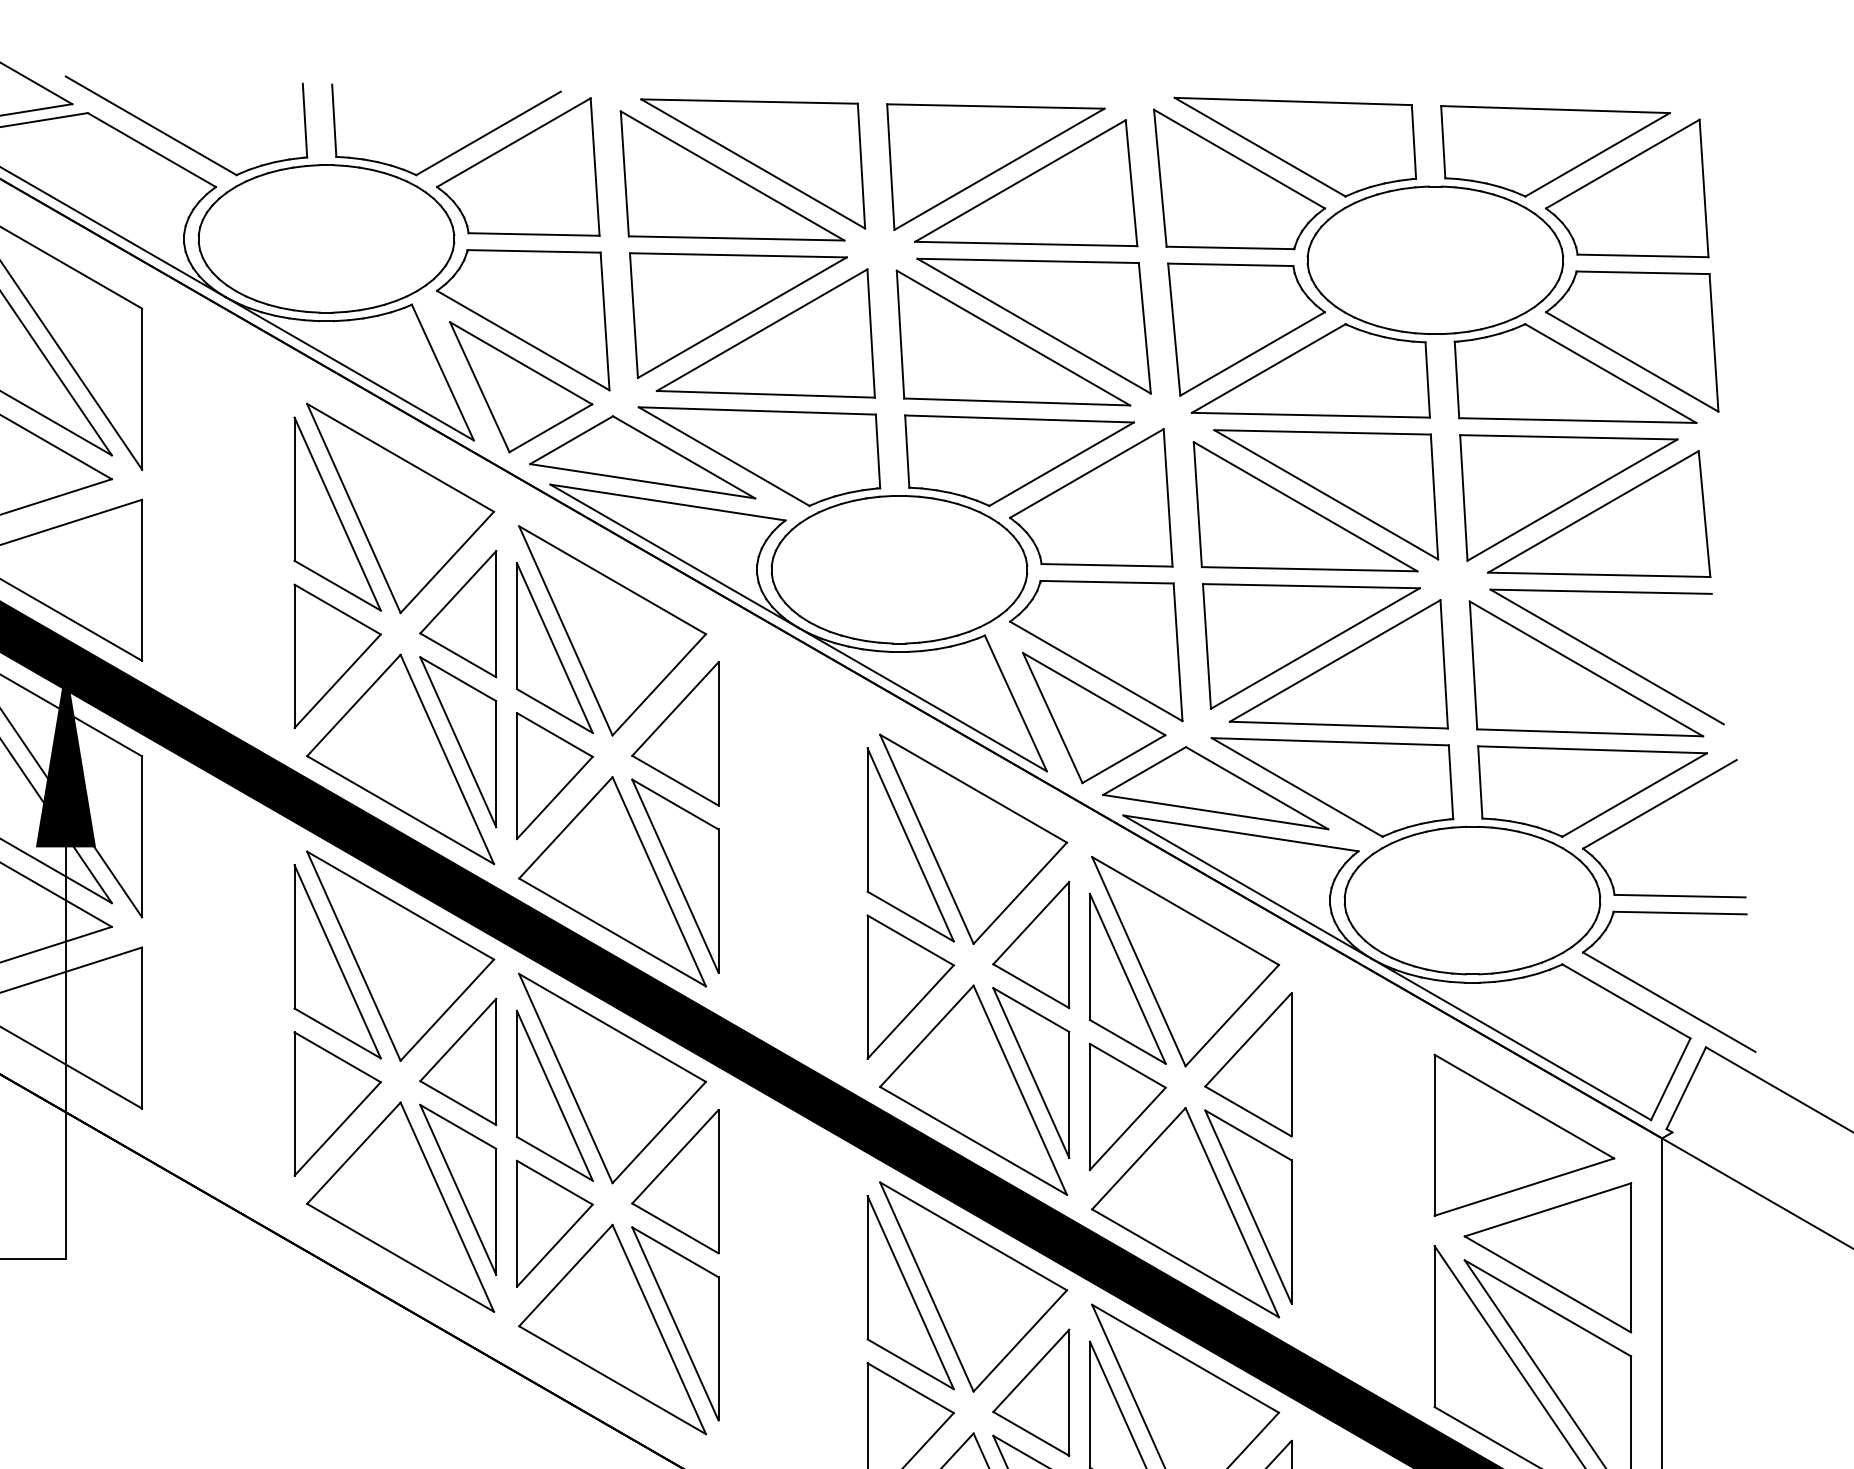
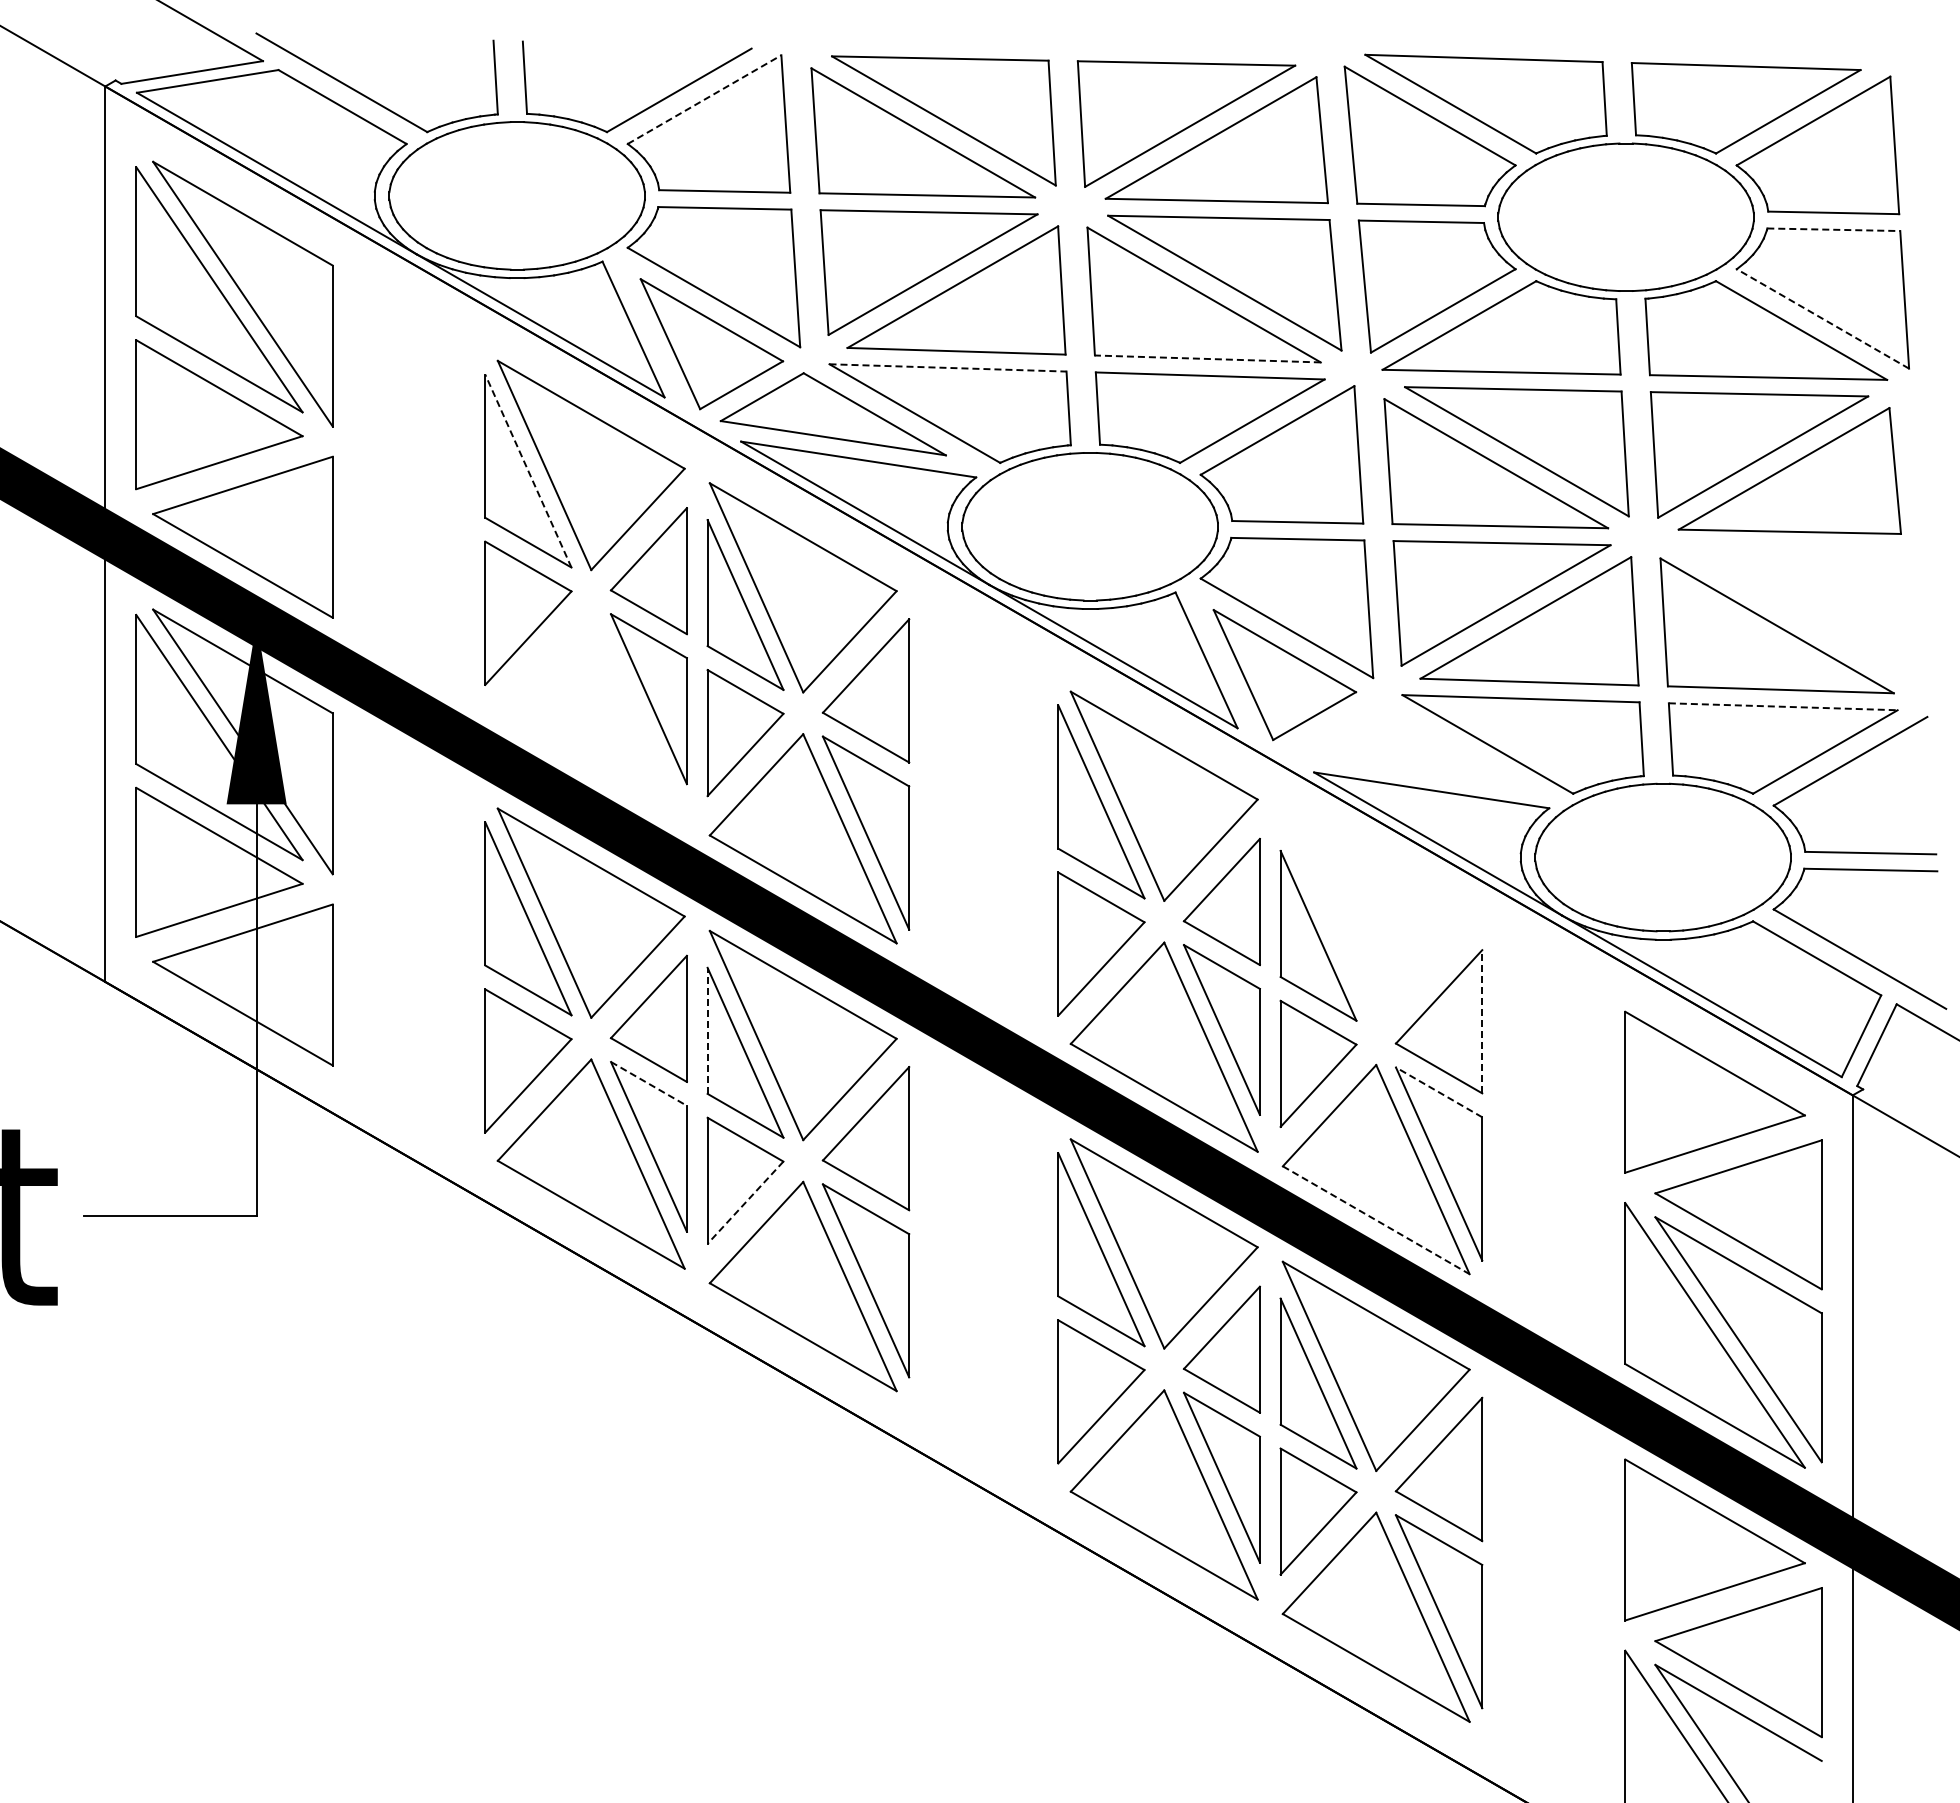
line: (513, 142) -> (704, 99), solid -> dashed
line: (1642, 272) -> (1833, 229), solid -> dashed
line: (1631, 361) -> (1822, 318), solid -> dashed
line: (1016, 401) -> (1207, 358), solid -> dashed
line: (757, 410) -> (948, 367), solid -> dashed
line: (337, 514) -> (528, 471), solid -> dashed
part: (1606, 656) -> (1797, 613), removed
line: (1592, 749) -> (1783, 706), solid -> dashed
part: (399, 758) -> (590, 715), removed
part: (1214, 788) -> (1405, 745), removed
part: (1184, 961) -> (1375, 918), removed
line: (1291, 1064) -> (1482, 1021), solid -> dashed
line: (516, 1073) -> (707, 1030), solid -> dashed
line: (457, 1126) -> (648, 1083), solid -> dashed
line: (1248, 1135) -> (1439, 1092), solid -> dashed
line: (554, 1245) -> (745, 1202), solid -> dashed
line: (1185, 1263) -> (1376, 1220), solid -> dashed

